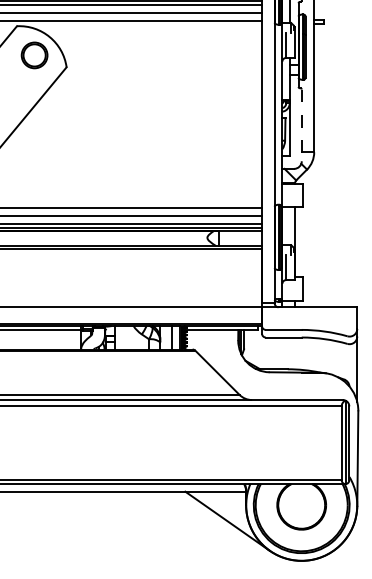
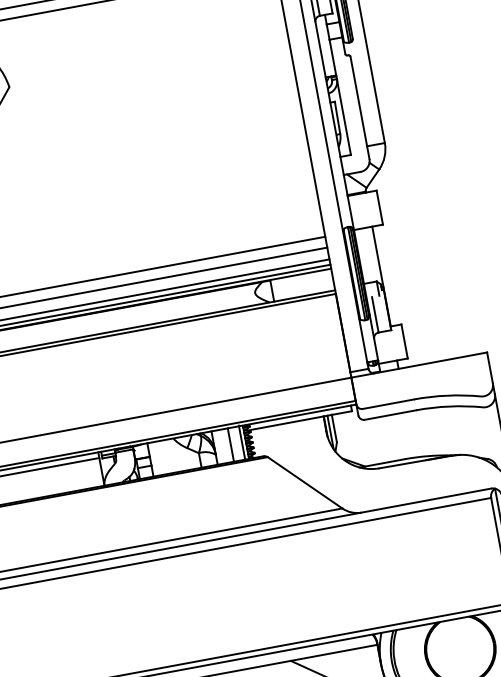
line: (301, 125) -> (359, 108), dashed -> solid

